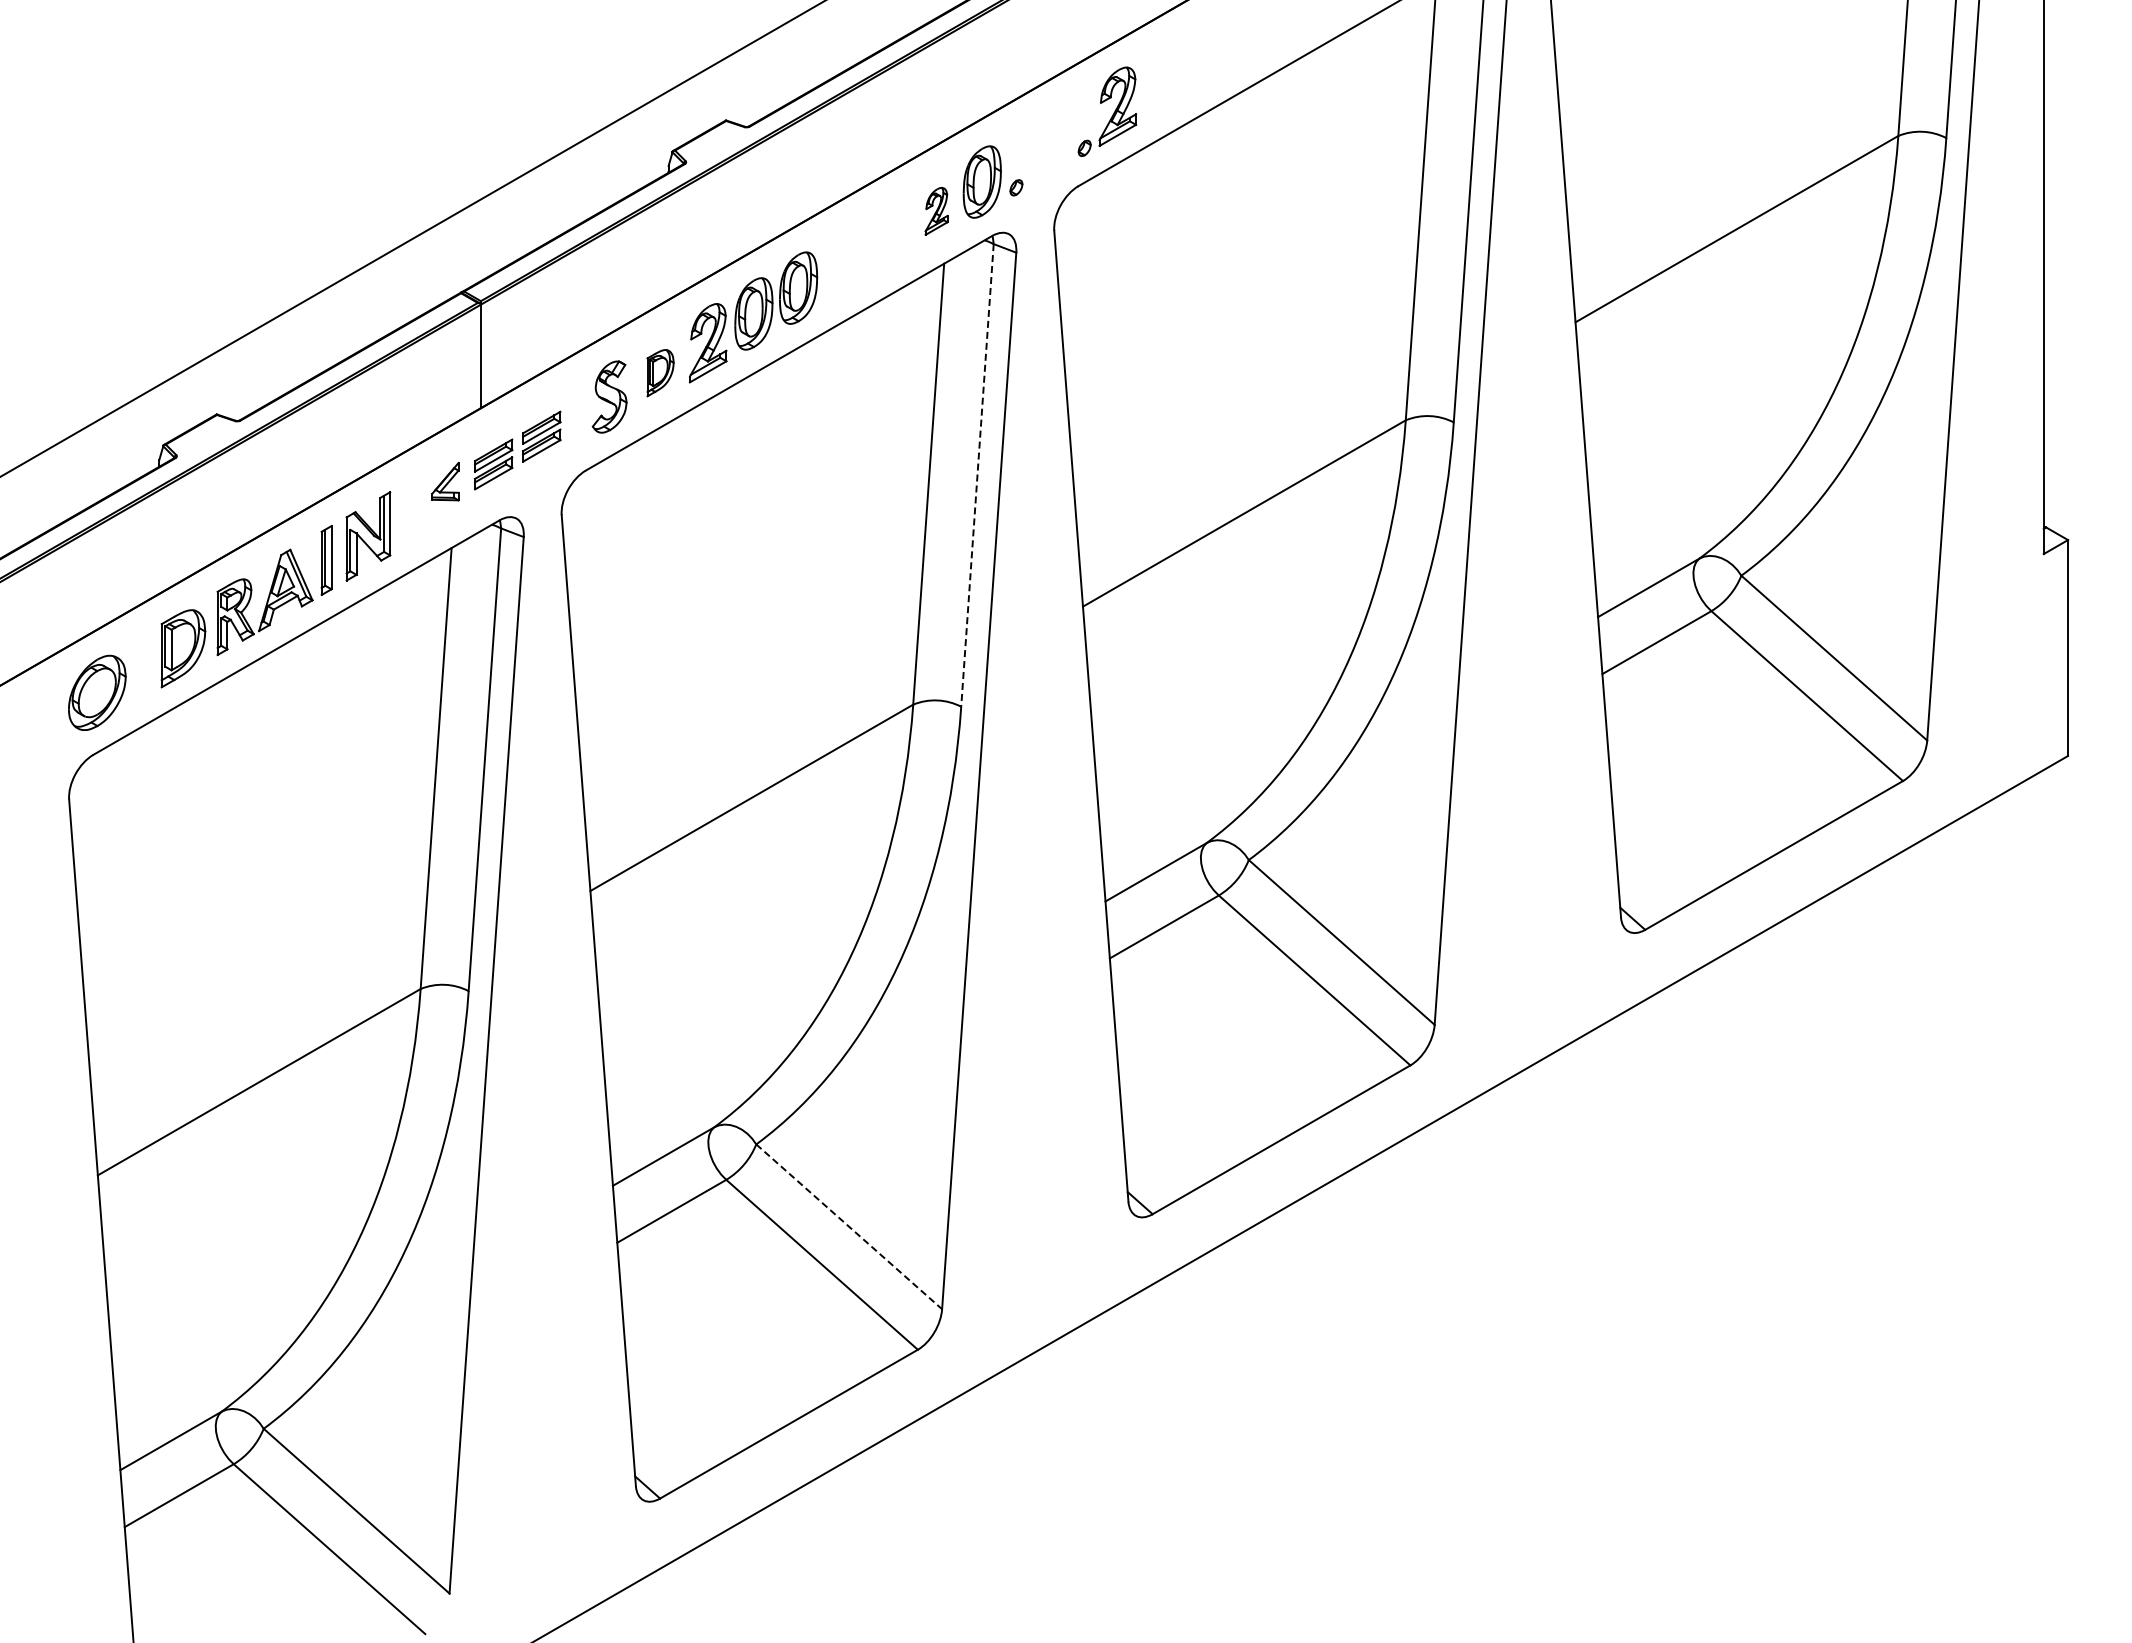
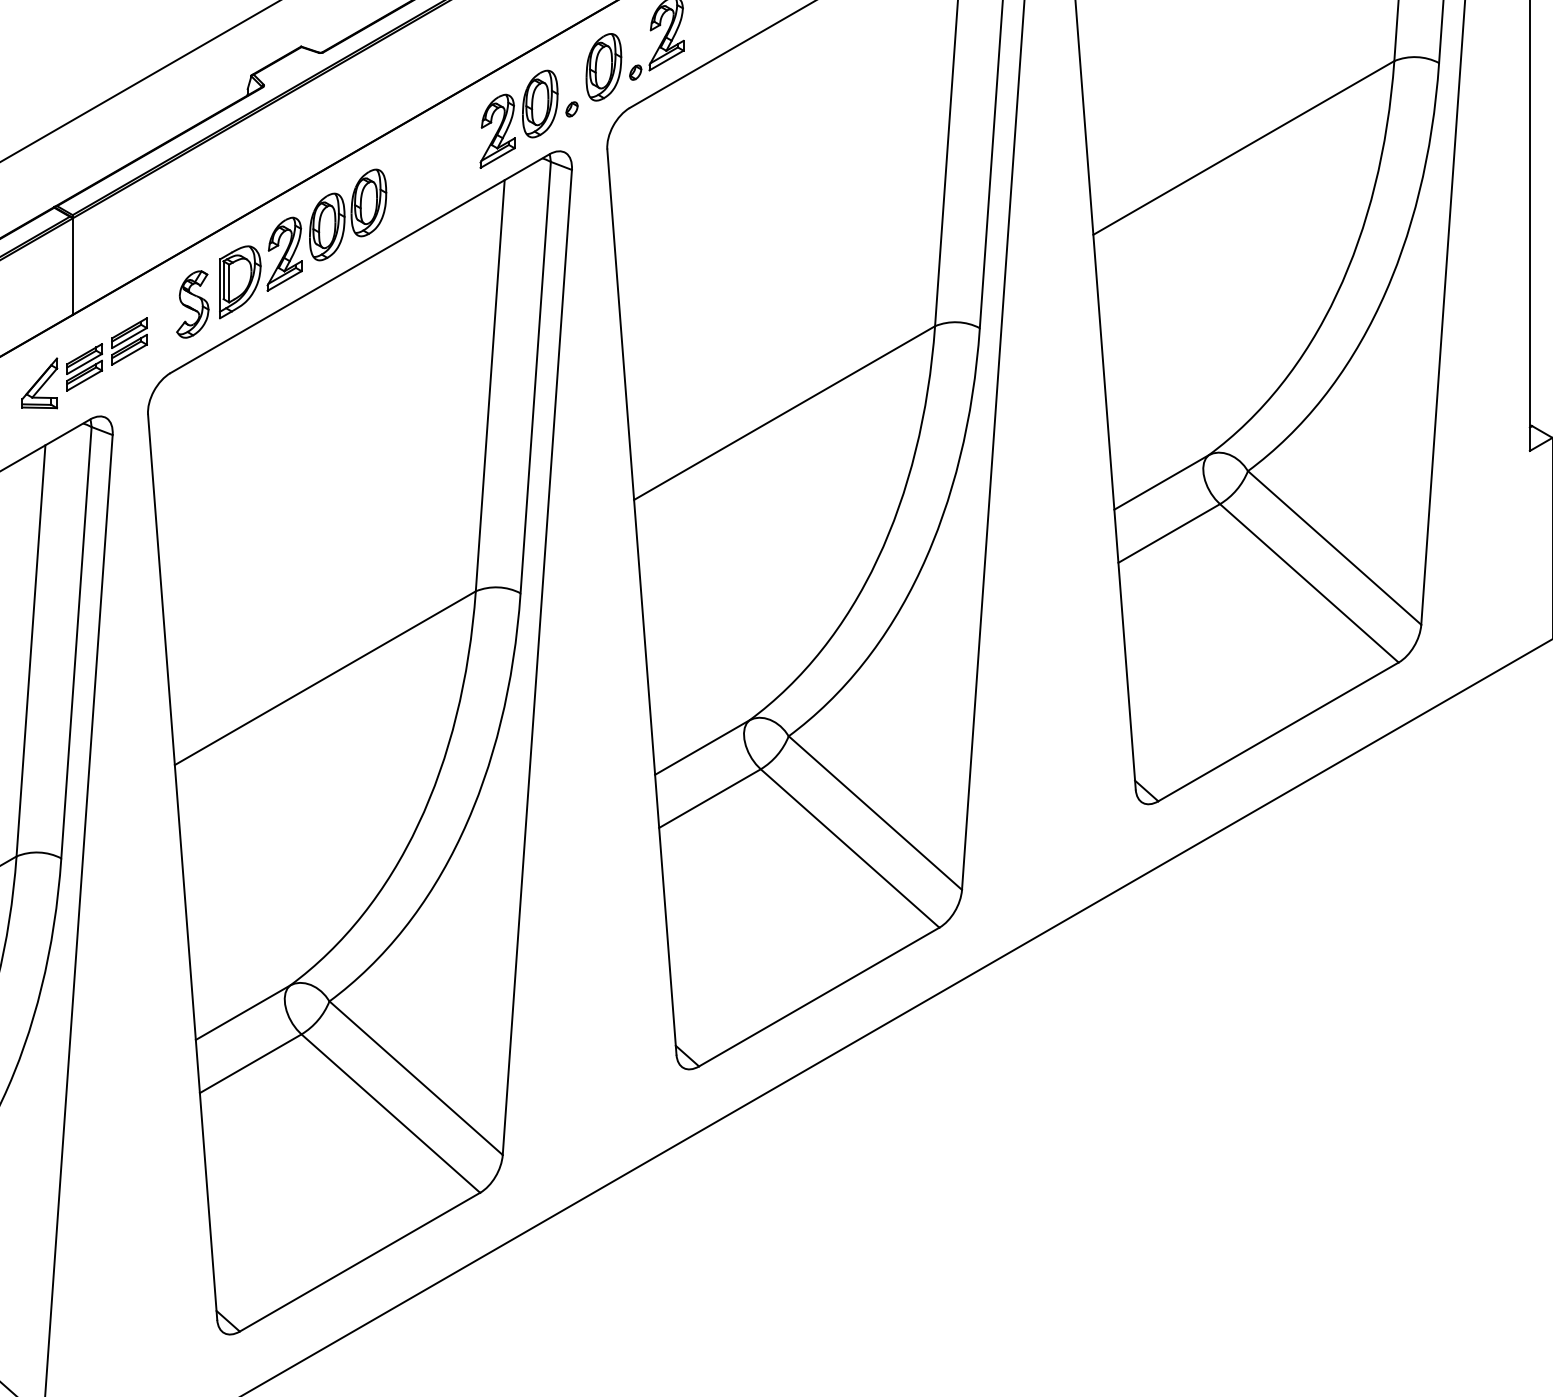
part: (1050, 142) -> (603, 67), added
part: (936, 211) -> (497, 131), size x1.67
part: (660, 372) -> (240, 281), size x1.67
line: (977, 475) -> (535, 377), dashed -> solid
part: (445, 481) -> (39, 383), size x1.43
line: (849, 1227) -> (416, 1078), dashed -> solid

